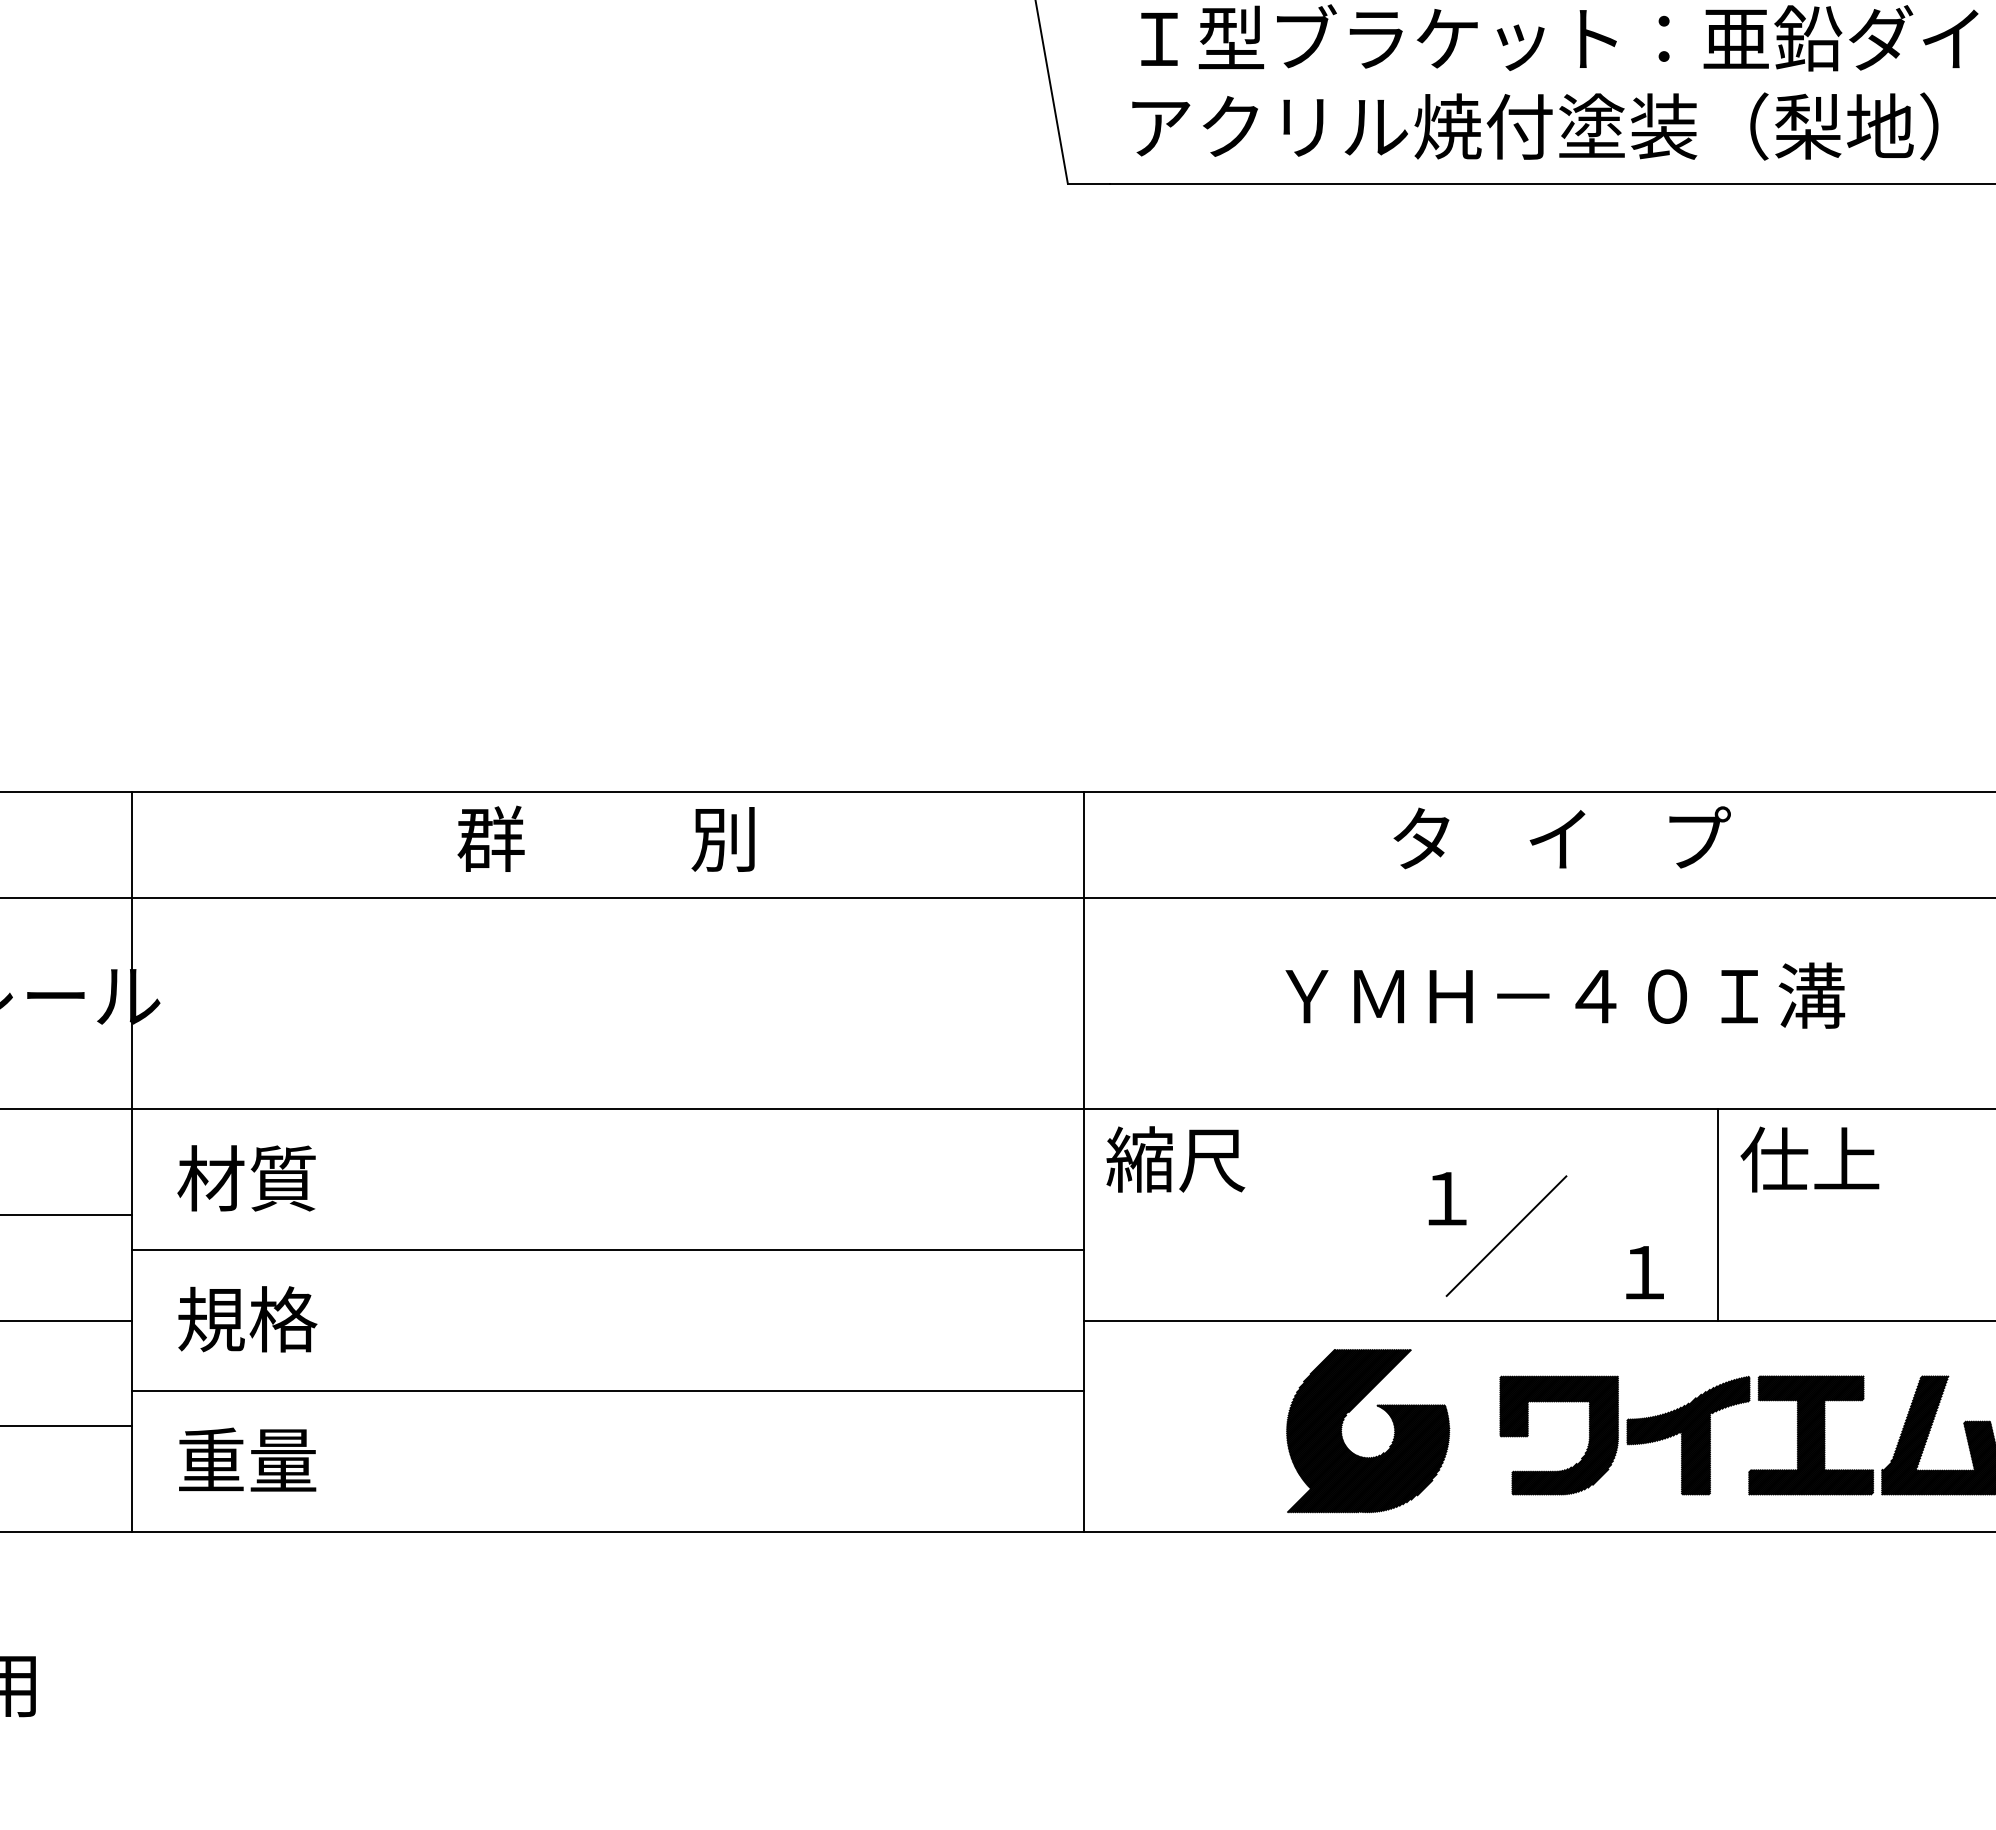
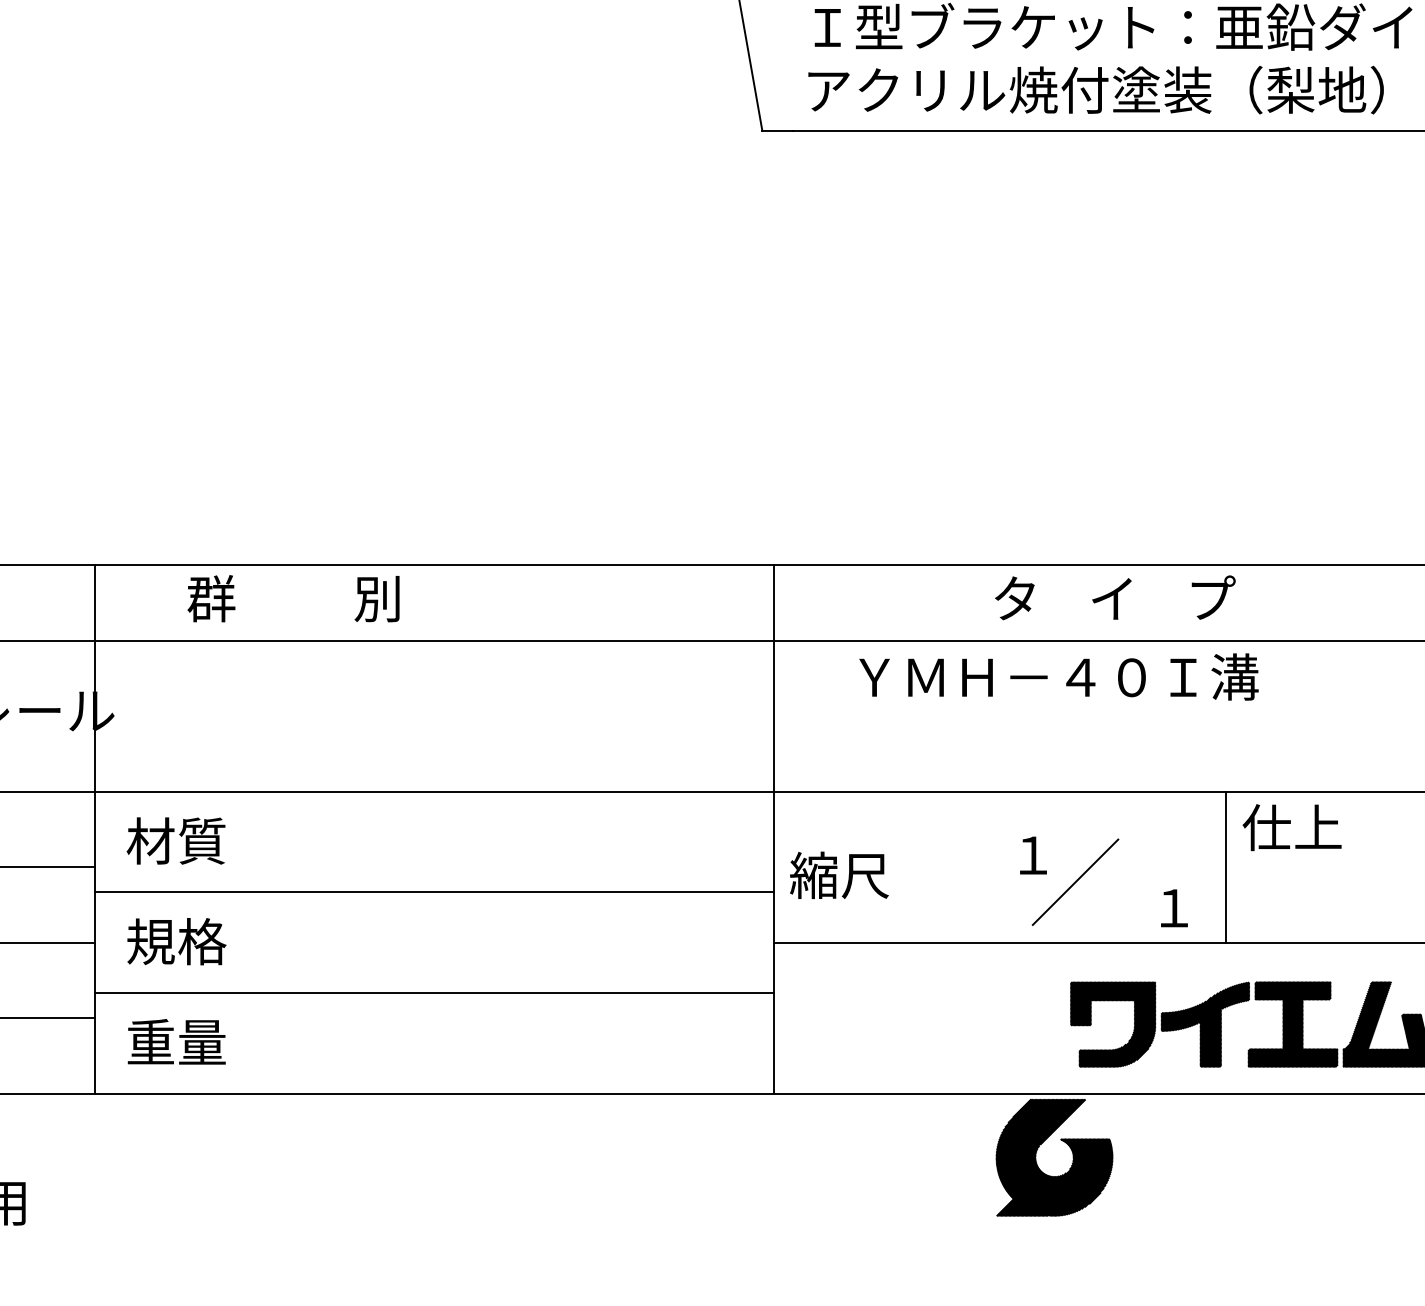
text: (605, 838) -> (293, 598), moved
text: (1565, 995) -> (1059, 676), moved
text: (1175, 1159) -> (839, 875), moved
part: (1392, 1439) -> (1071, 1163), moved

